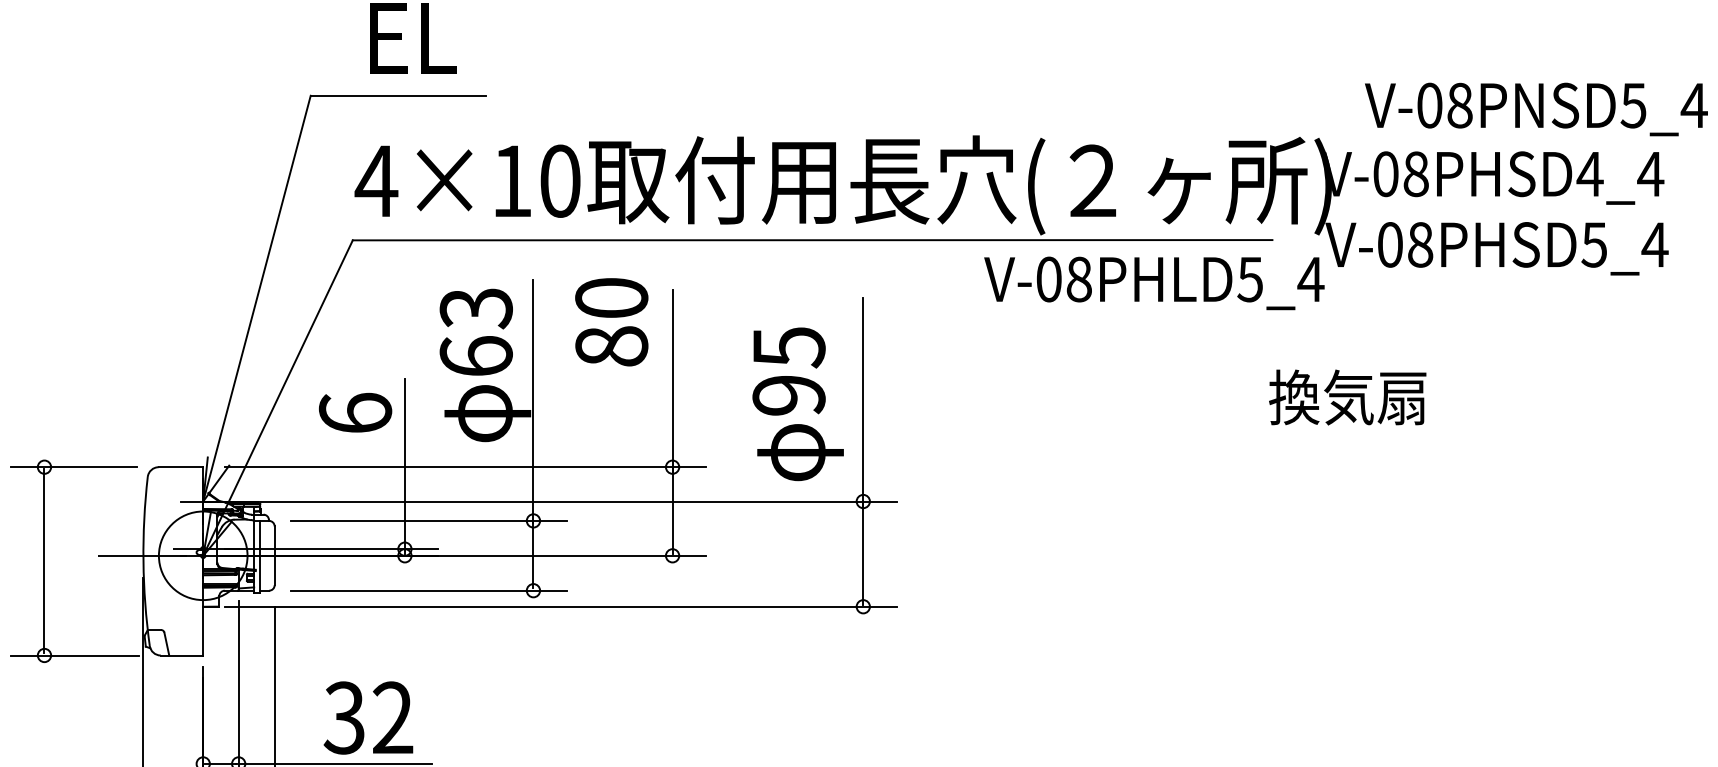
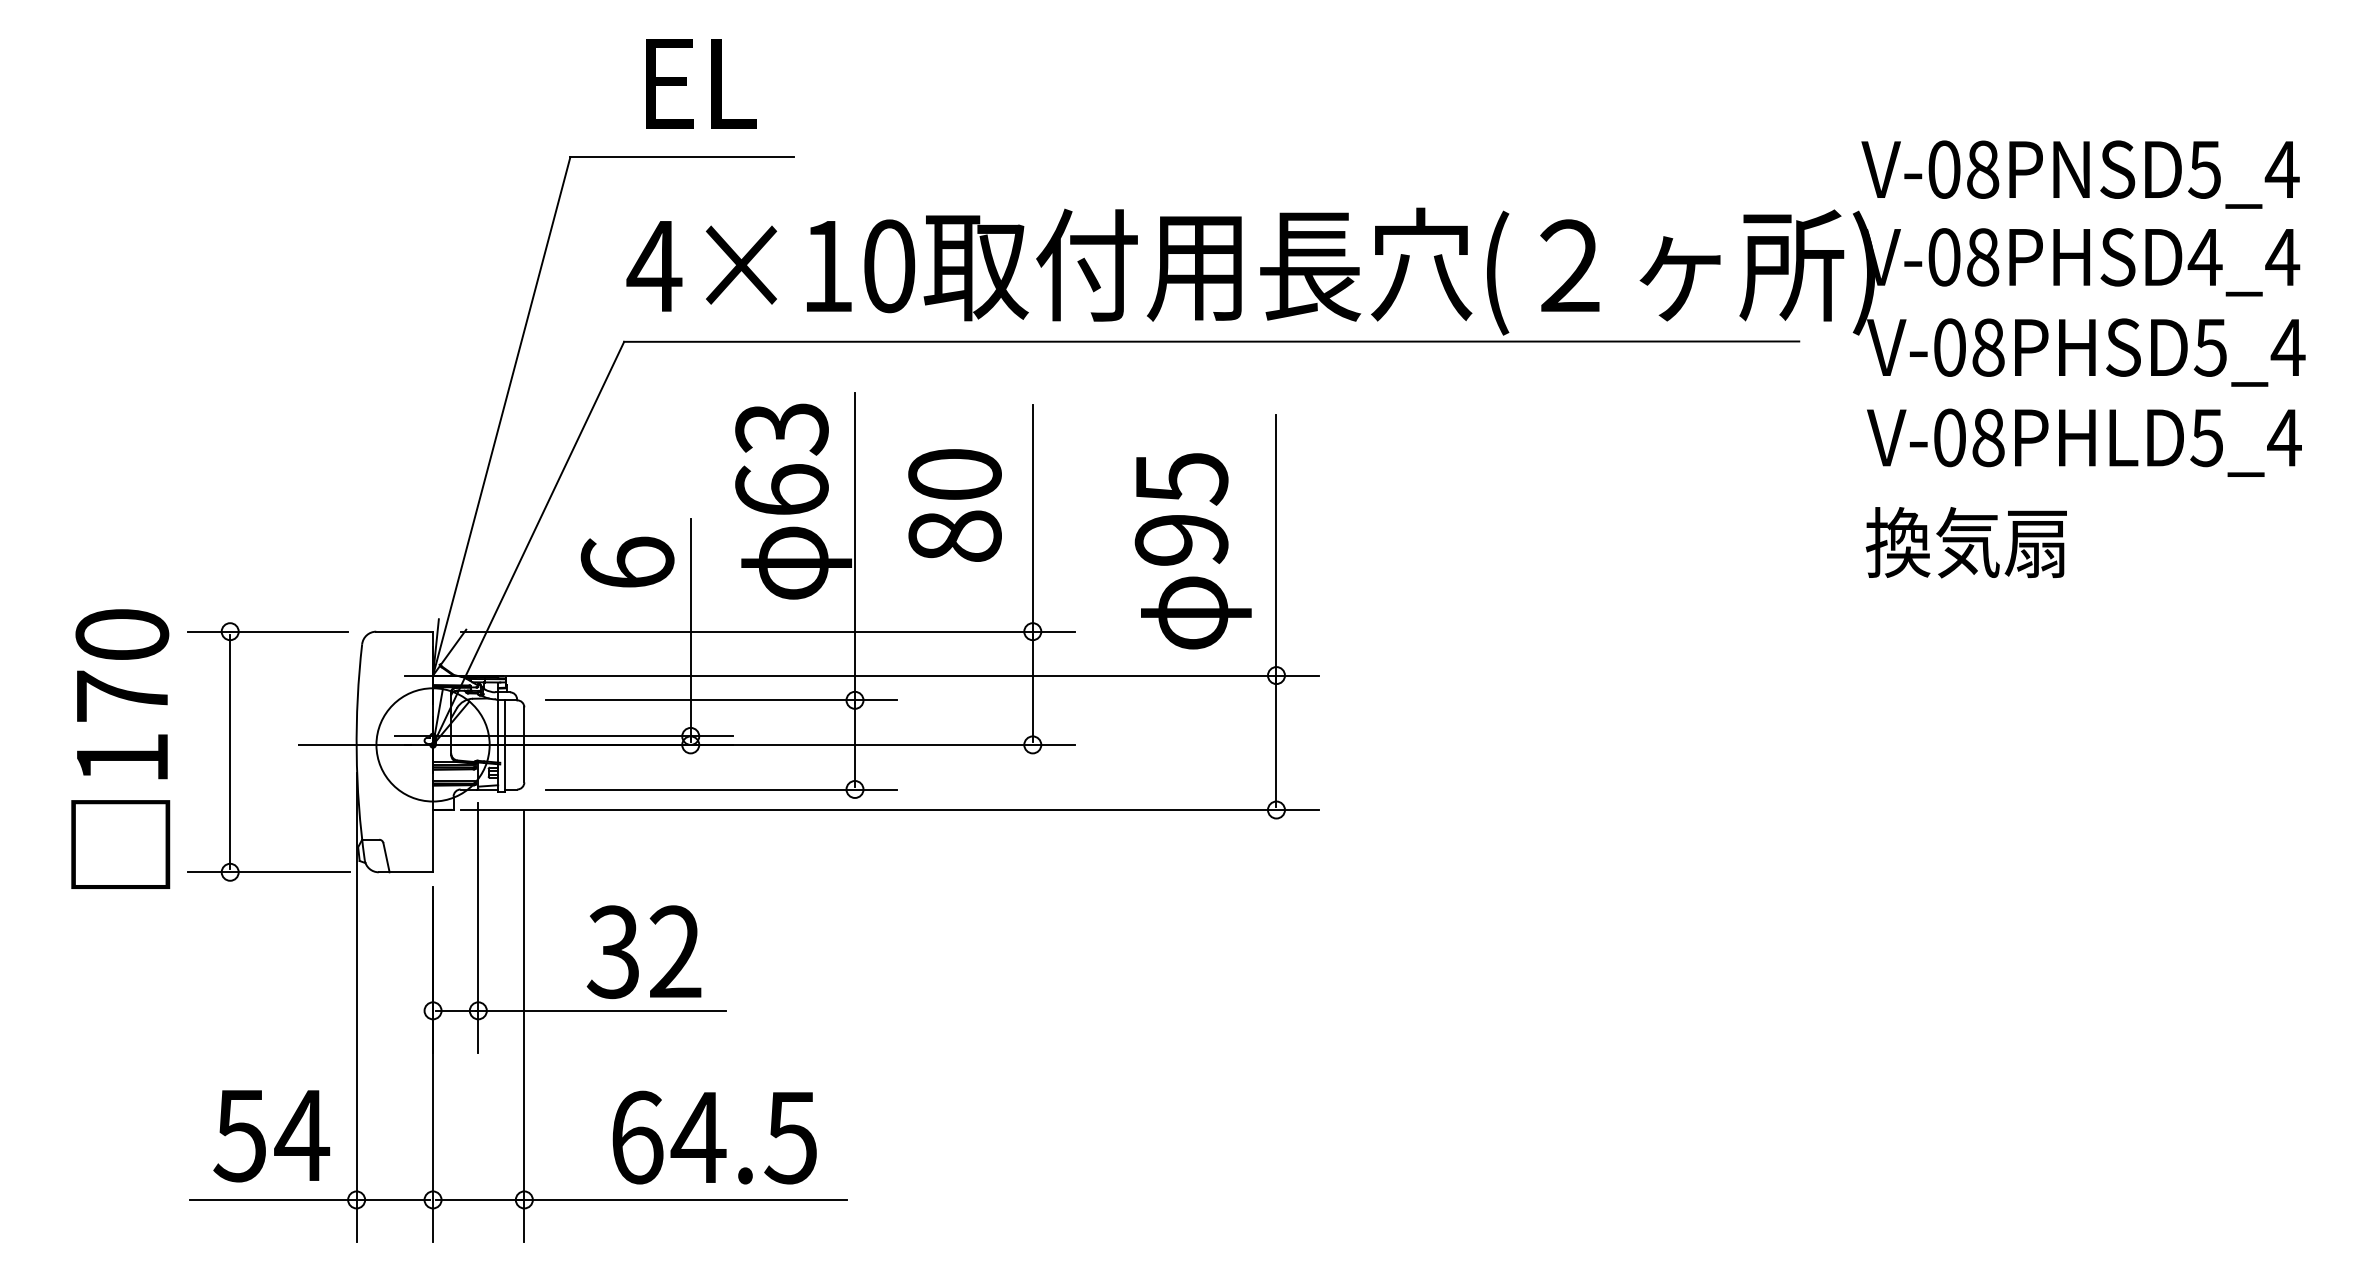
text: (1536, 109) -> (2080, 174), moved
text: (1154, 283) -> (2084, 442), moved
text: (611, 322) -> (954, 505), moved
text: (1346, 397) -> (1965, 542), moved

